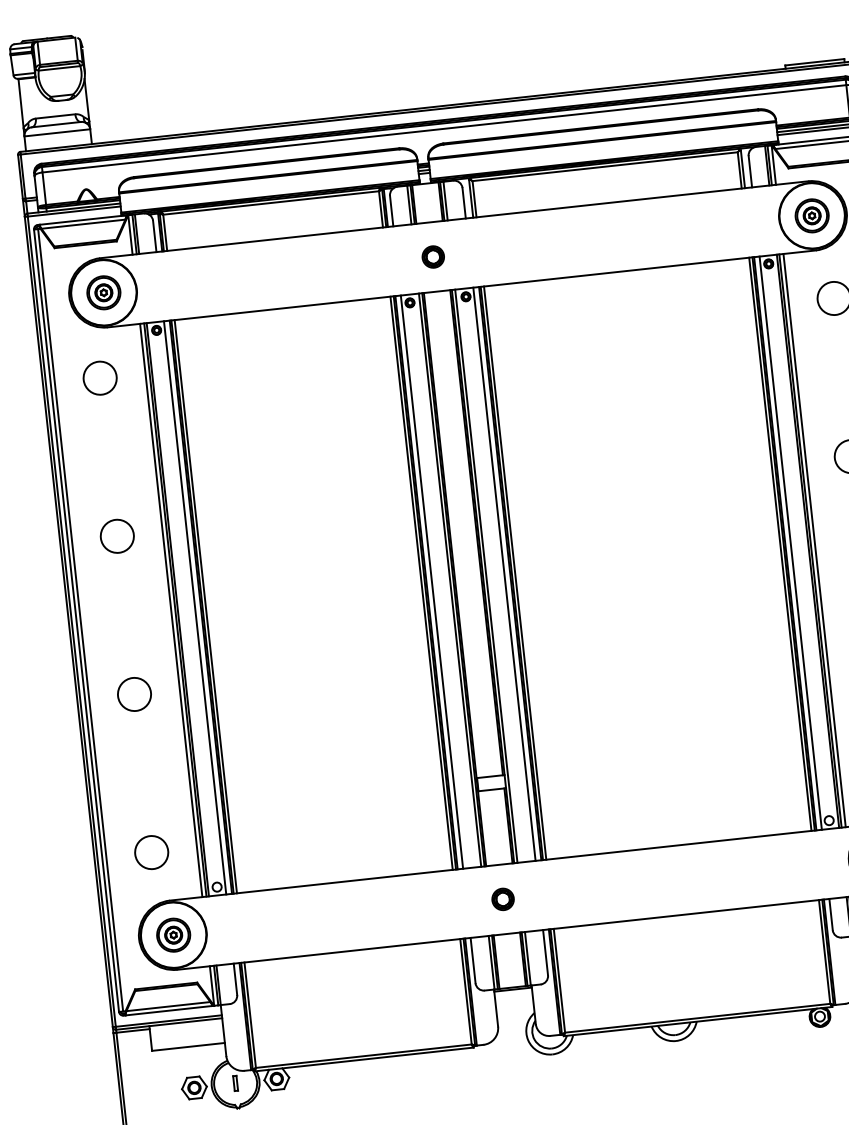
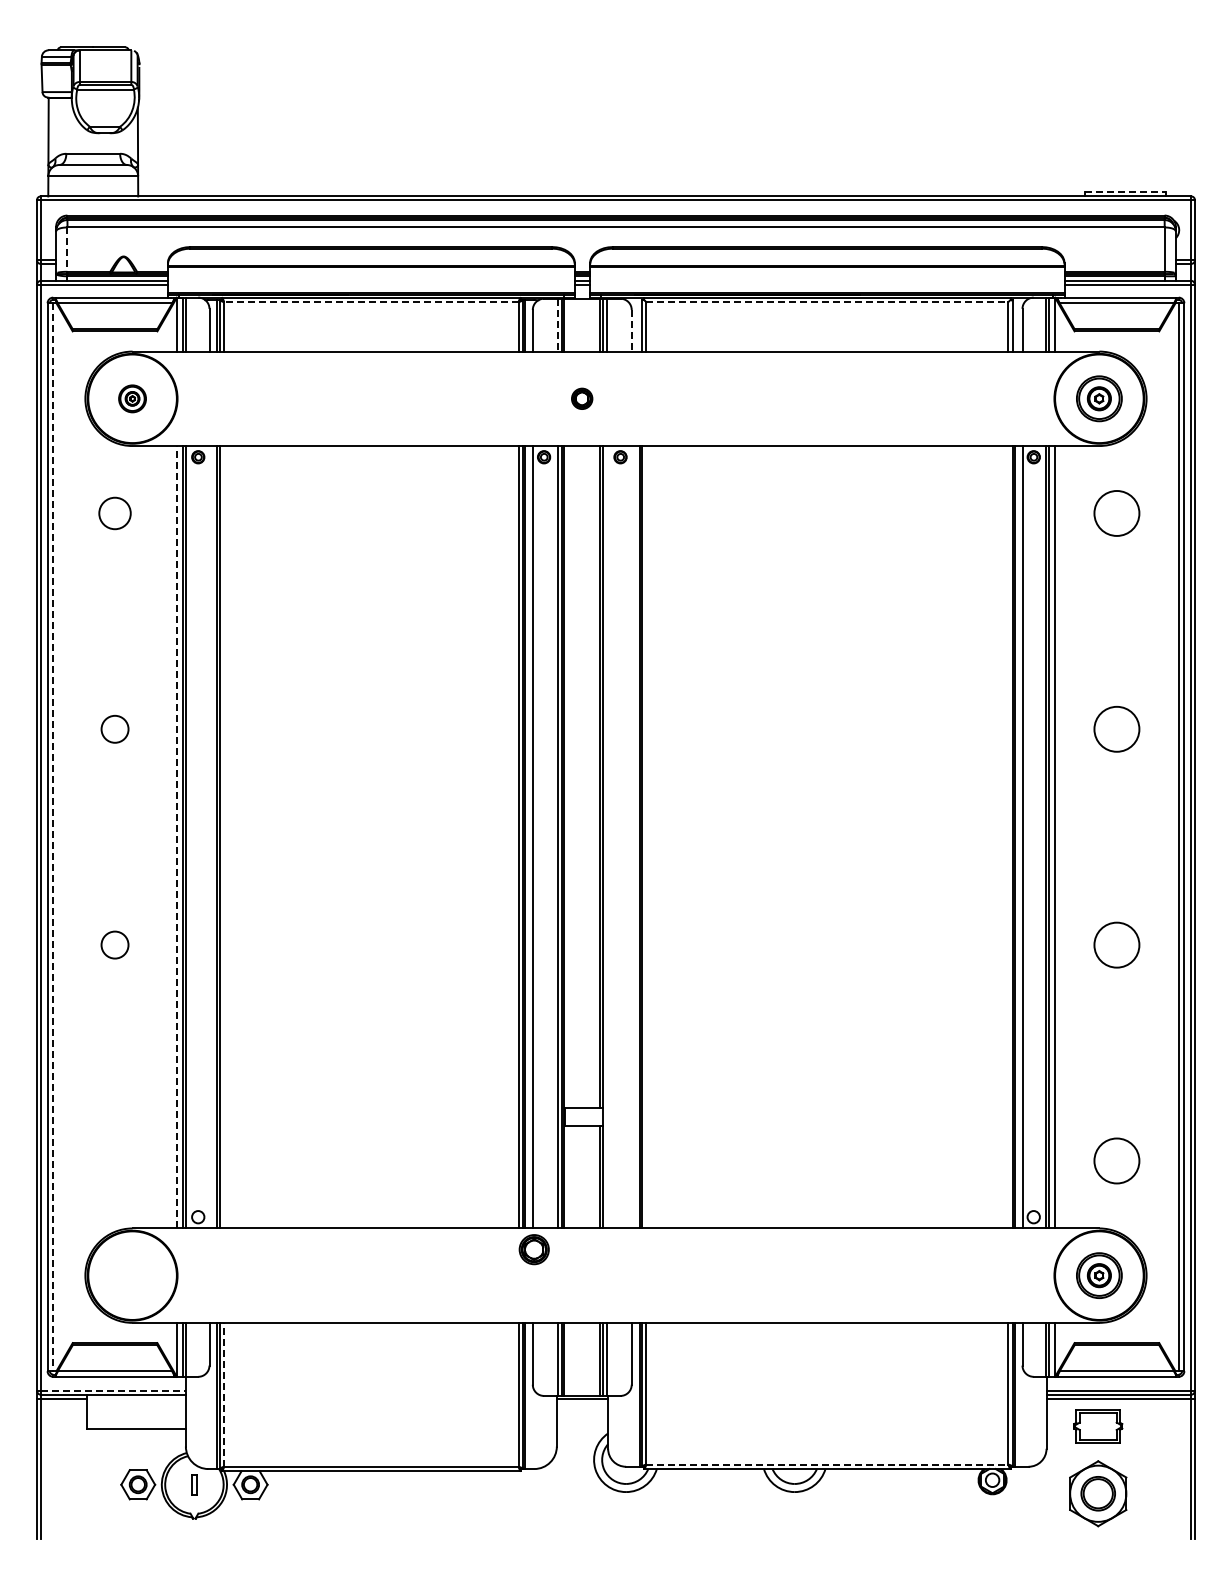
line: (814, 61) -> (1125, 191), solid -> dashed
line: (605, 166) -> (827, 302), solid -> dashed
line: (44, 189) -> (67, 250), solid -> dashed
line: (270, 203) -> (370, 302), solid -> dashed
line: (463, 203) -> (631, 330), solid -> dashed
line: (409, 205) -> (557, 325), solid -> dashed
part: (432, 256) -> (581, 398), size x0.7
part: (103, 292) -> (132, 398), size x0.6
circle: (99, 378) -> (114, 513), size x0.7
circle: (116, 535) -> (114, 728), size x0.6
line: (780, 544) -> (1008, 837), removed
line: (515, 573) -> (646, 837), removed
line: (504, 574) -> (631, 837), removed
line: (486, 576) -> (607, 837), removed
line: (206, 606) -> (224, 837), removed
line: (195, 608) -> (209, 837), removed
line: (170, 609) -> (176, 836), solid -> dashed
line: (80, 620) -> (53, 837), solid -> dashed
circle: (134, 694) -> (114, 944), size x0.6
circle: (151, 852) -> (114, 1160), removed
part: (502, 899) -> (533, 1249), moved
part: (173, 935) -> (132, 1275), removed
line: (250, 1014) -> (224, 1394), solid -> dashed
line: (697, 1018) -> (827, 1464), solid -> dashed
line: (168, 1020) -> (113, 1390), solid -> dashed

